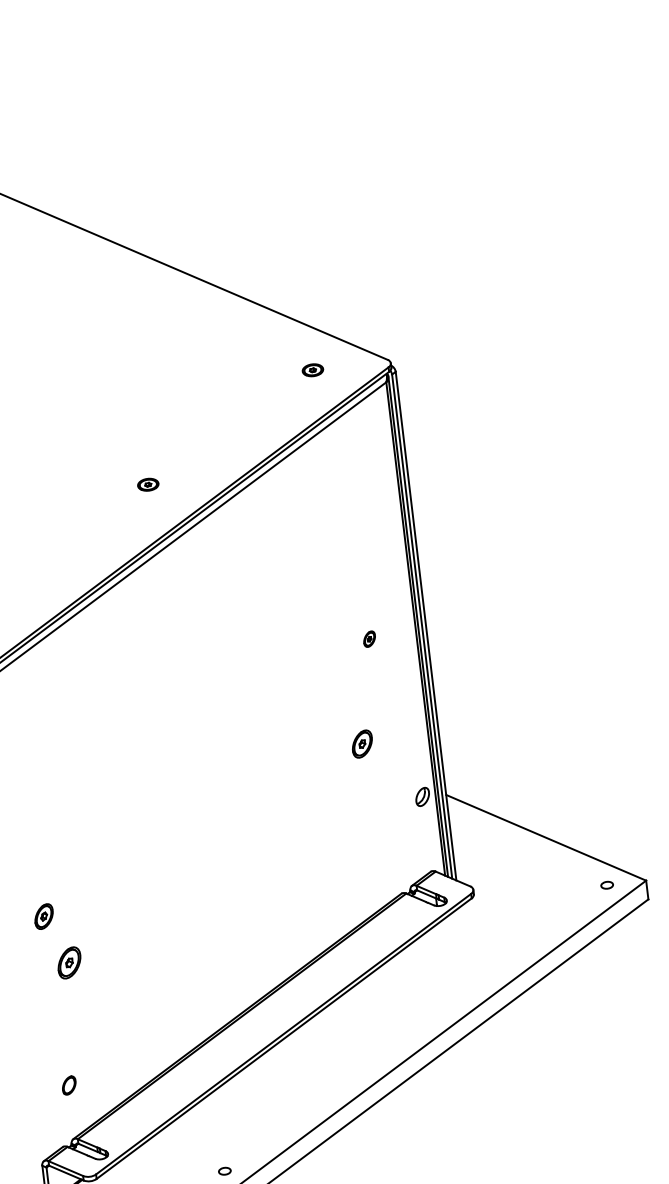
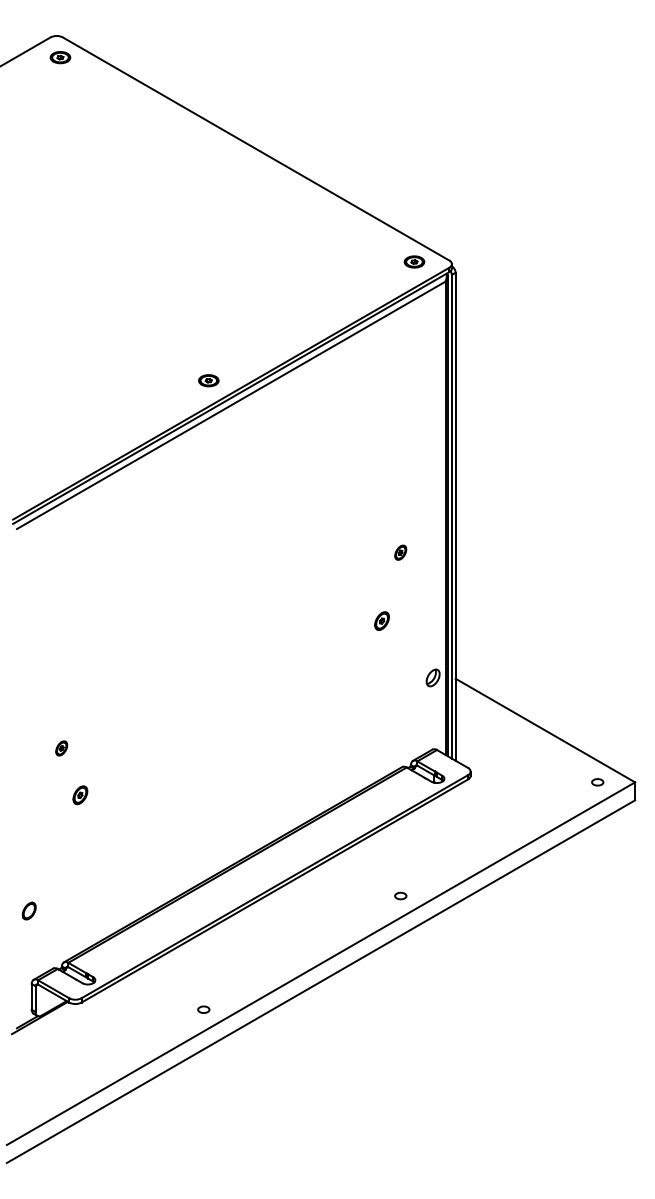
part: (312, 369) -> (414, 261), moved
part: (147, 484) -> (208, 380), moved
part: (369, 638) -> (400, 552), moved
part: (361, 743) -> (381, 620), size x0.71
part: (44, 916) -> (61, 748), size x0.62
part: (69, 963) -> (80, 795), size x0.62
part: (415, 1027) -> (400, 895), added
part: (68, 1085) -> (28, 910), moved

